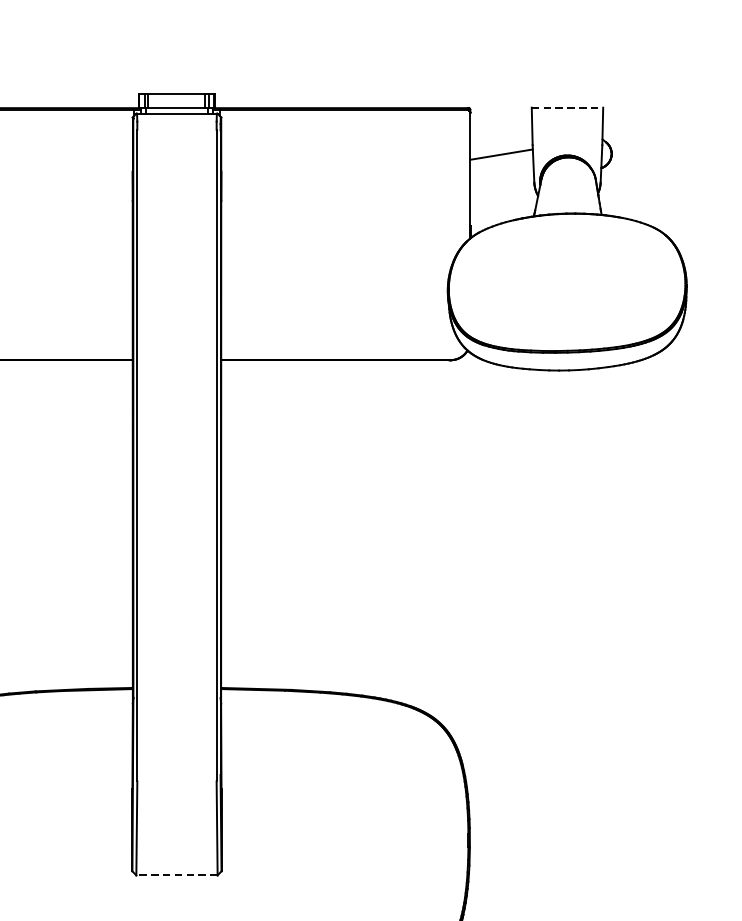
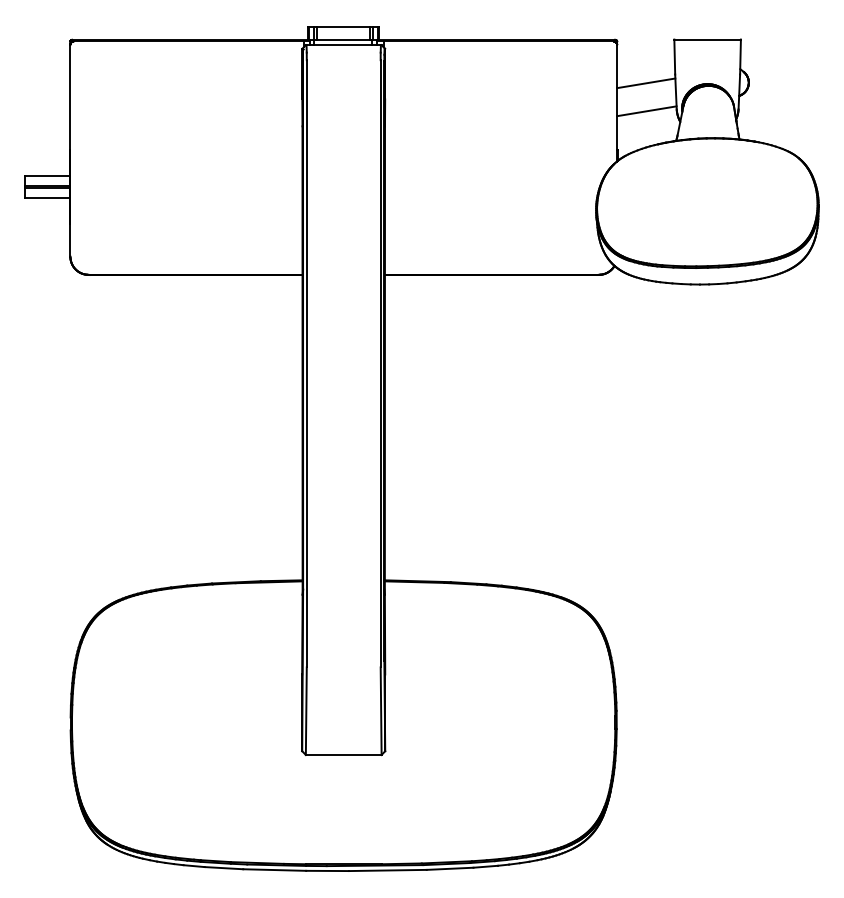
line: (568, 107) -> (708, 39), dashed -> solid
line: (501, 184) -> (646, 111), added
line: (176, 875) -> (343, 755), dashed -> solid

